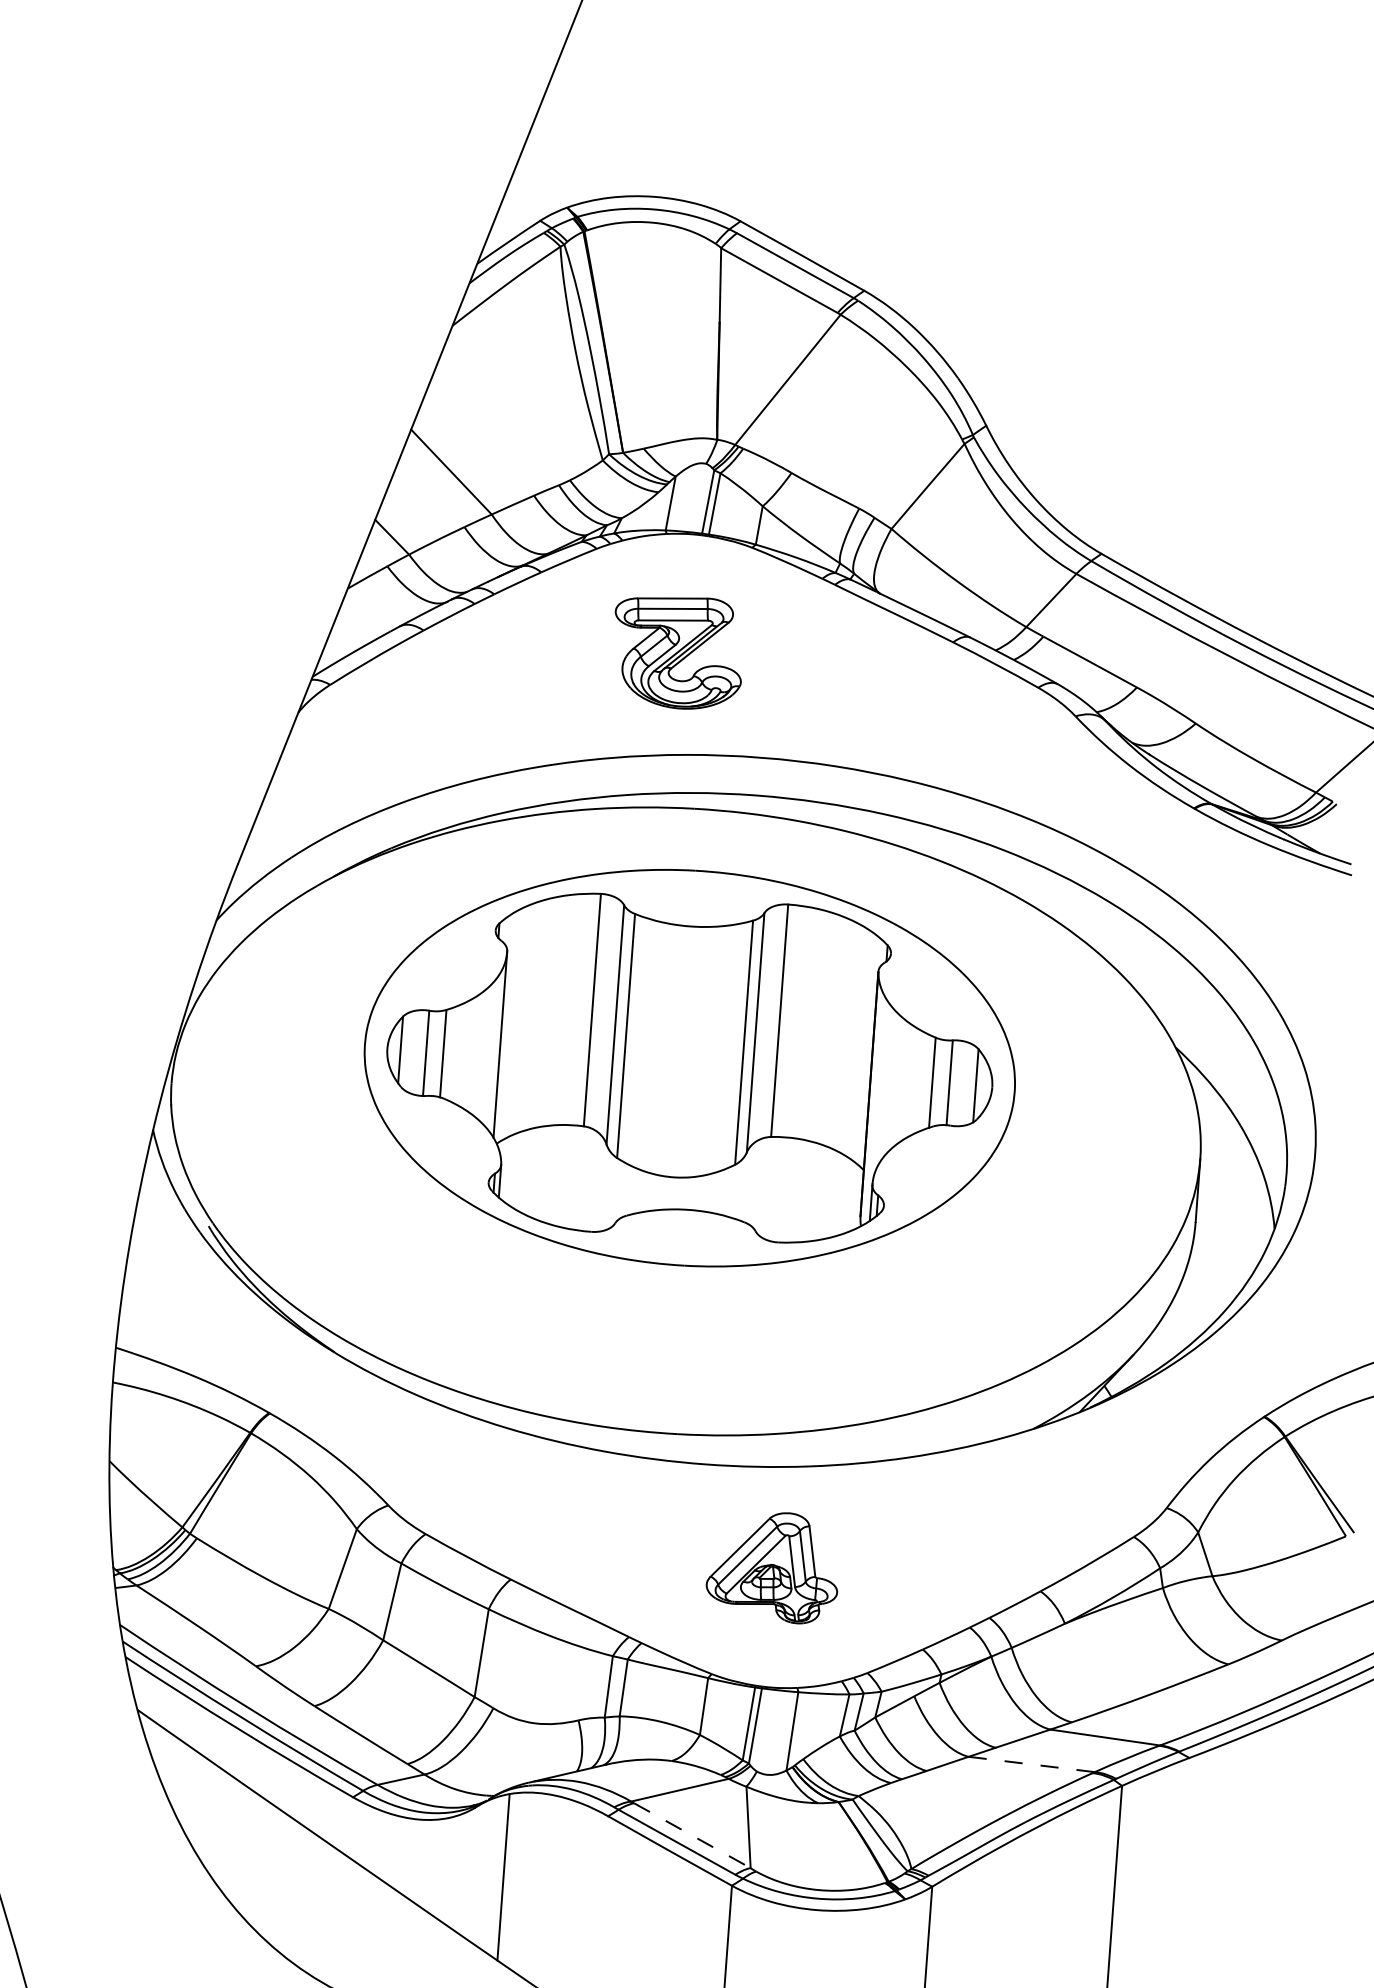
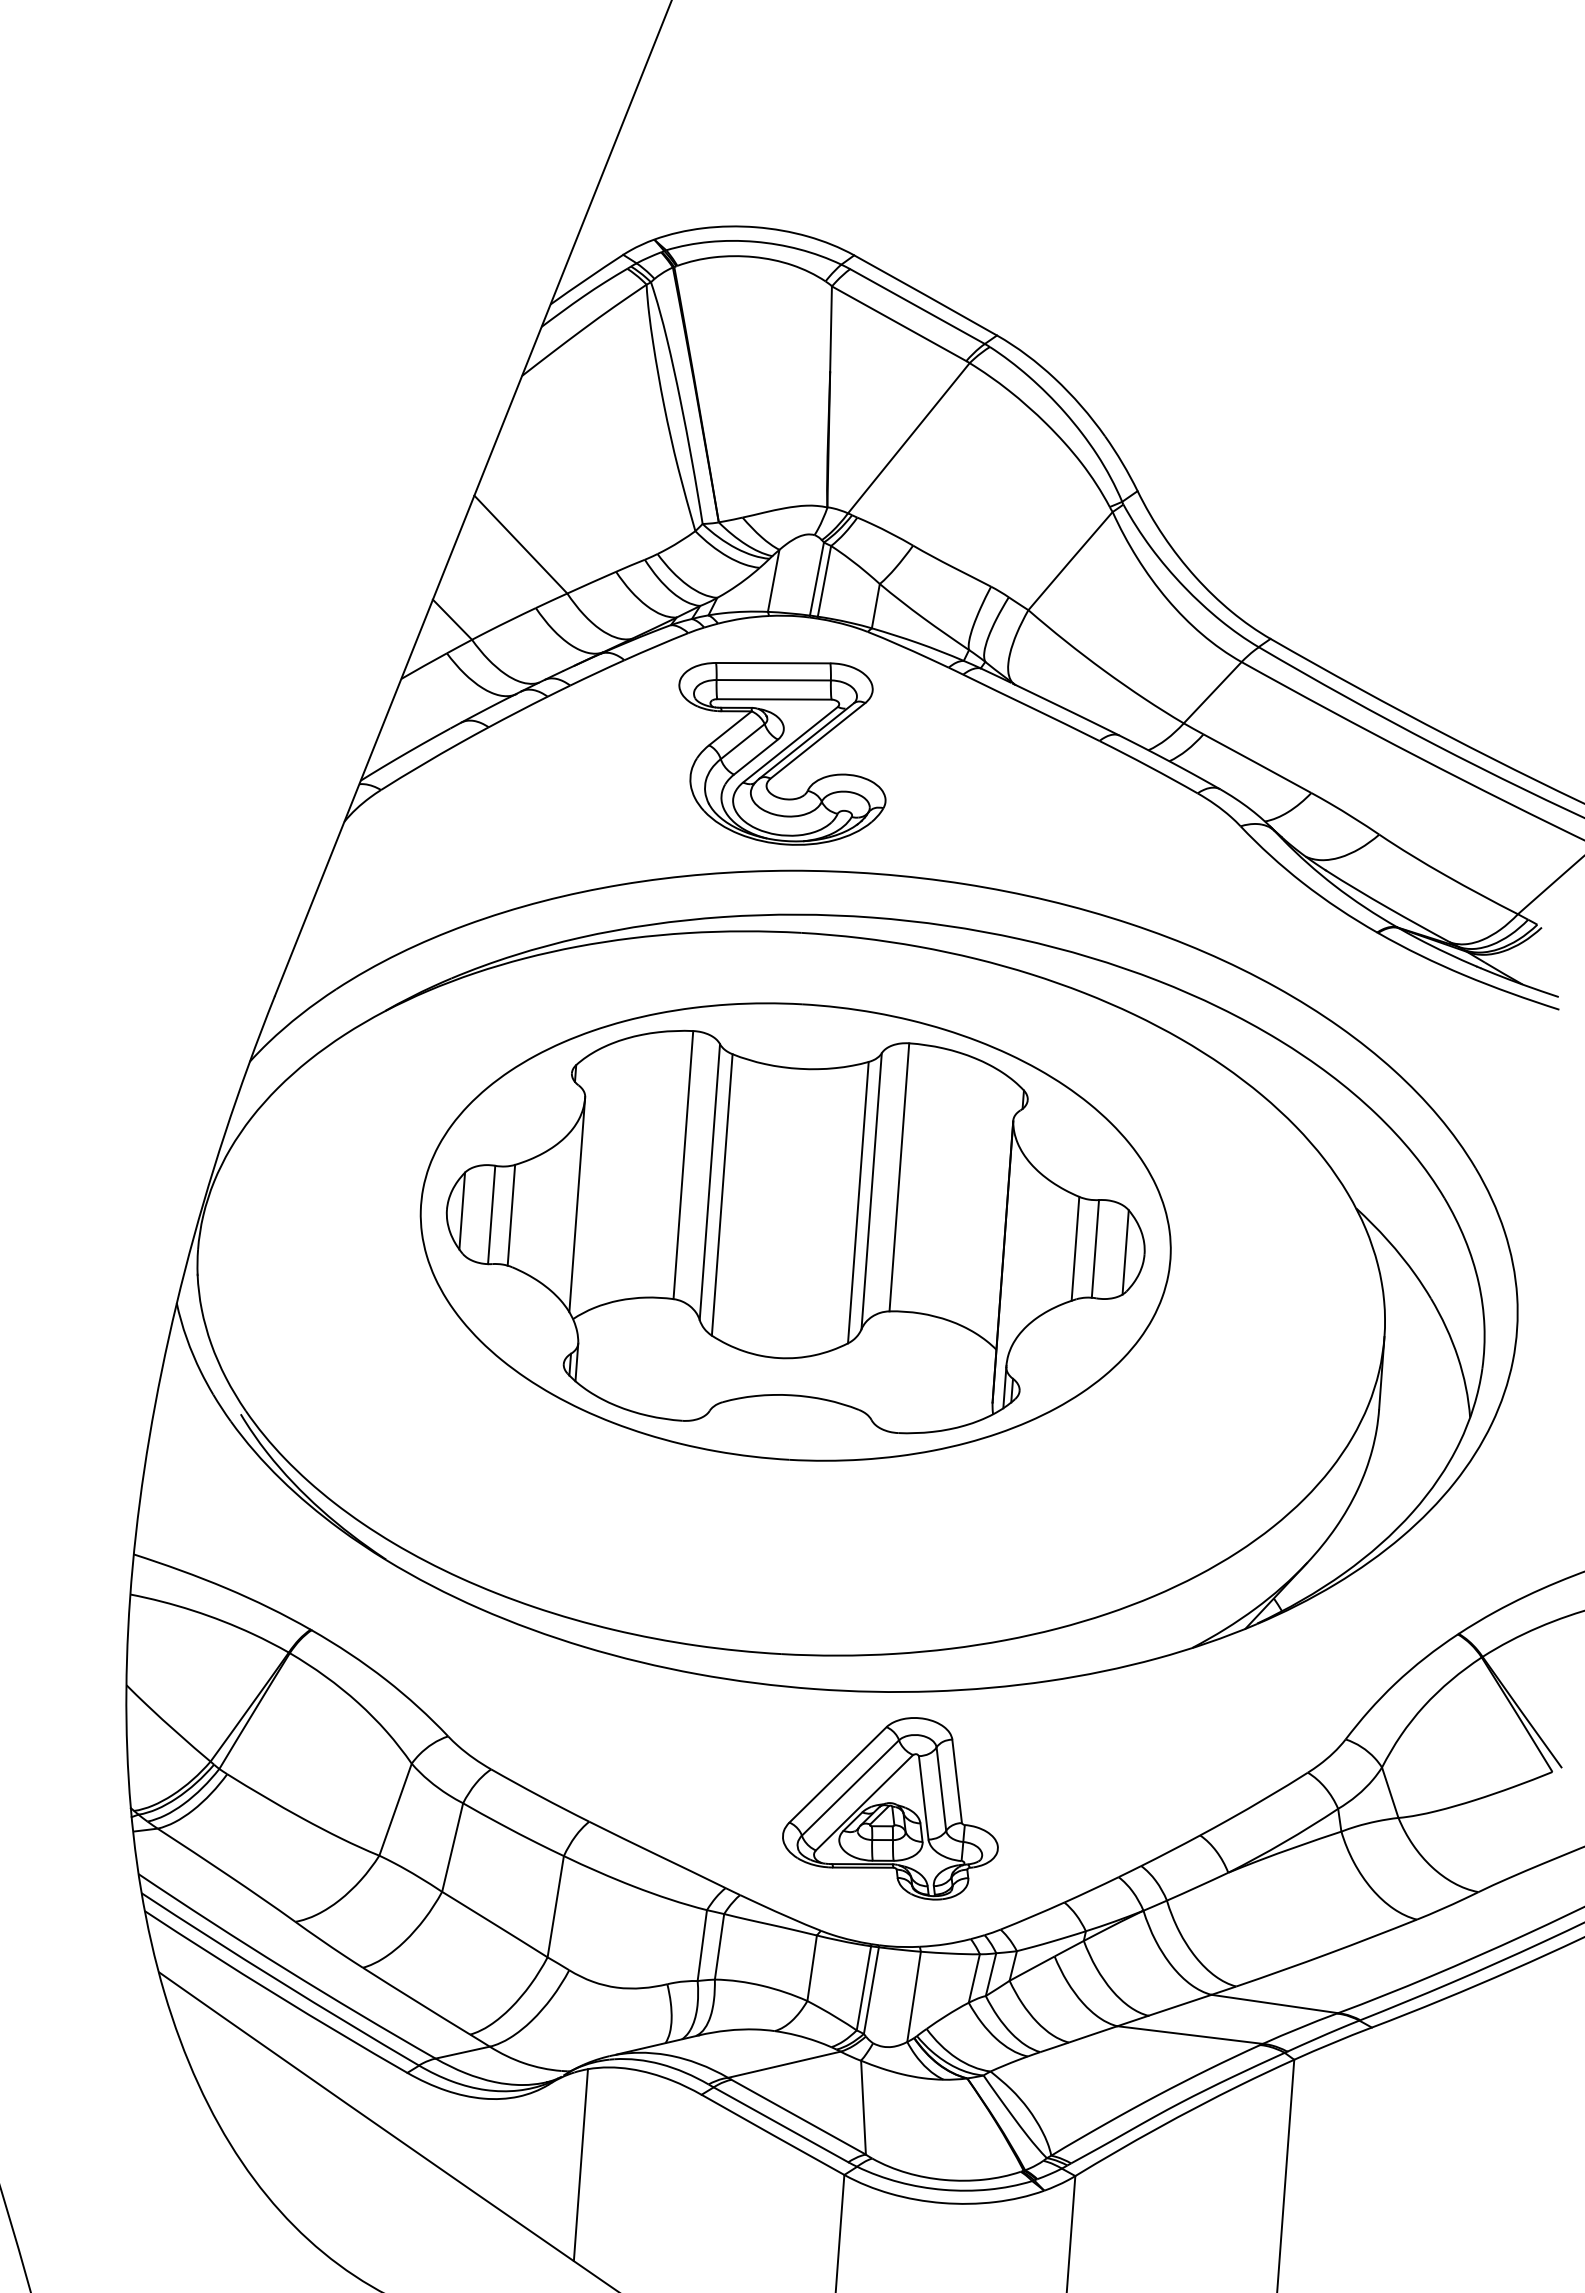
part: (678, 653) -> (782, 753), size x1.43
part: (771, 1568) -> (890, 1808), size x1.43
line: (1032, 1764) -> (1190, 2035), dashed -> solid
line: (692, 1835) -> (798, 2117), dashed -> solid

